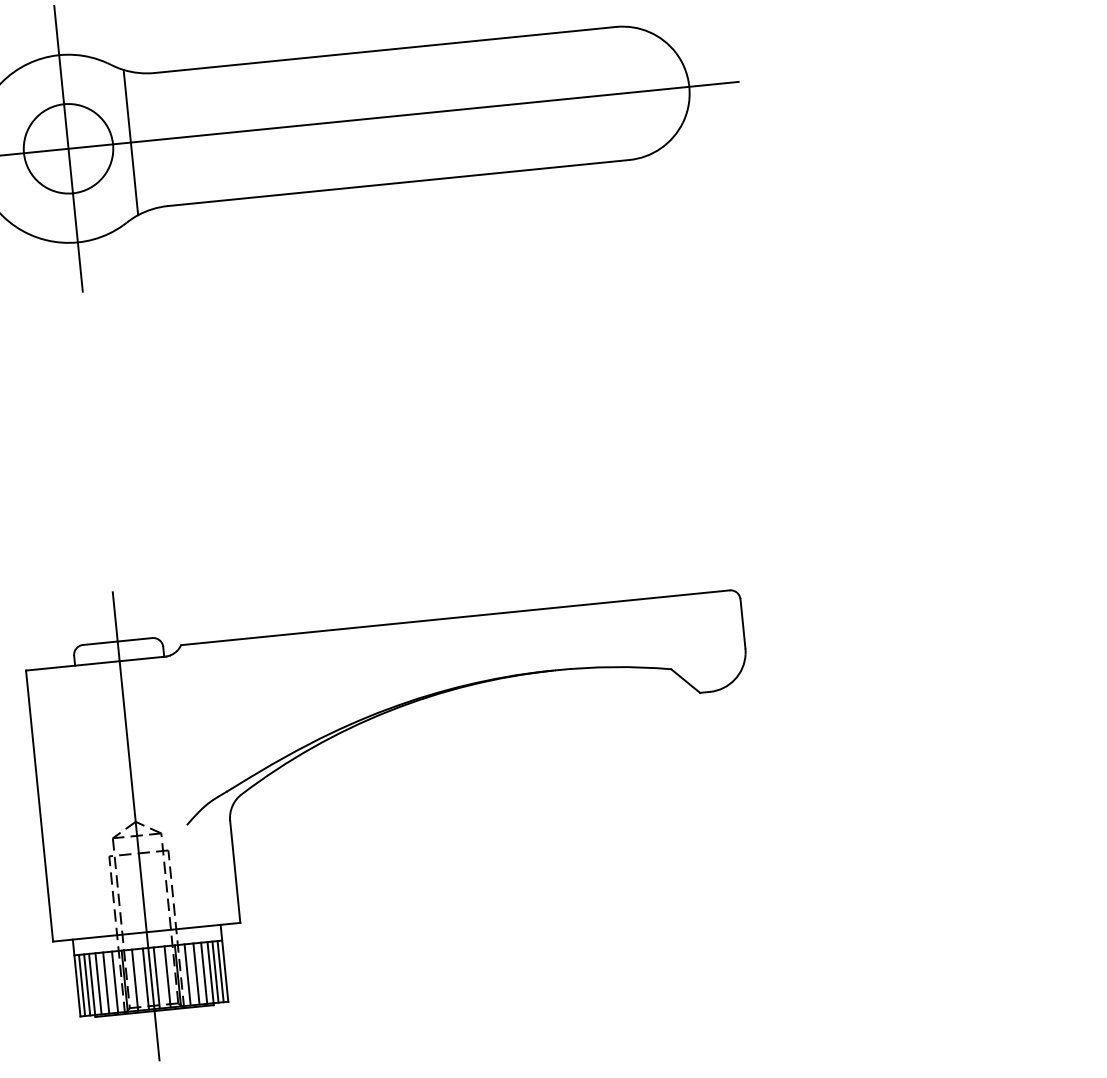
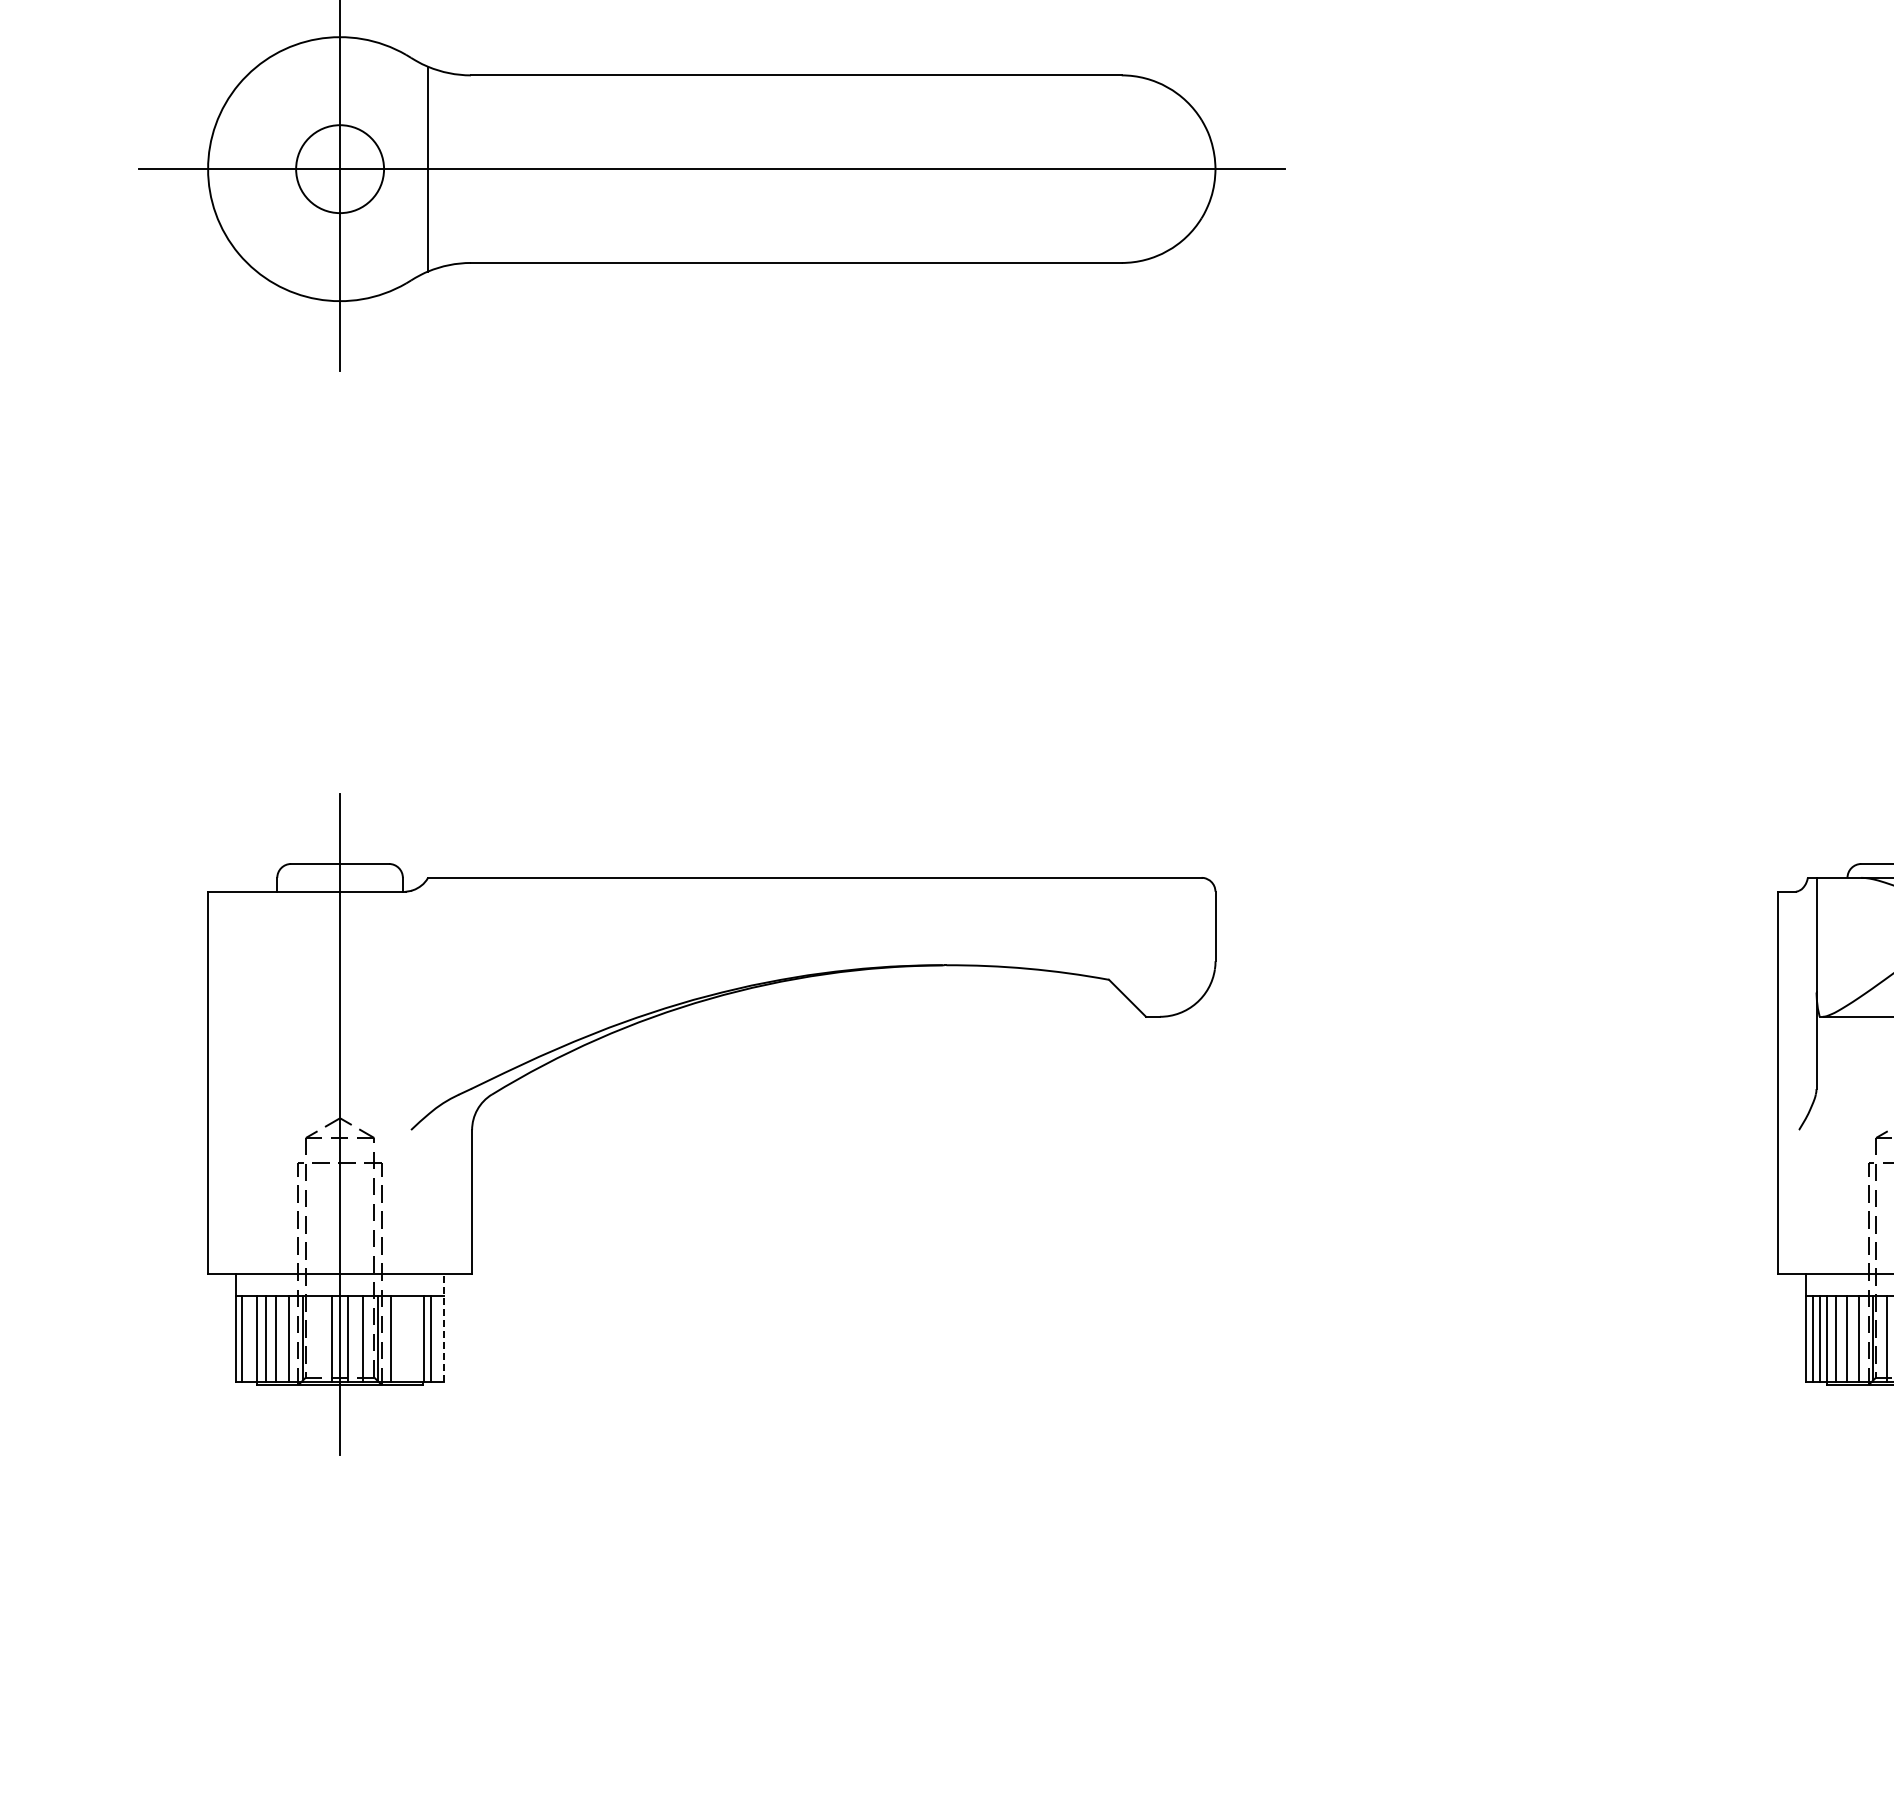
circle: (68, 148) -> (339, 168), size x0.7
line: (224, 962) -> (444, 1327), solid -> dashed
line: (220, 971) -> (437, 1339), removed
line: (204, 973) -> (414, 1339), removed
line: (196, 974) -> (403, 1339), removed
line: (135, 980) -> (317, 1339), removed
line: (87, 985) -> (249, 1339), removed

